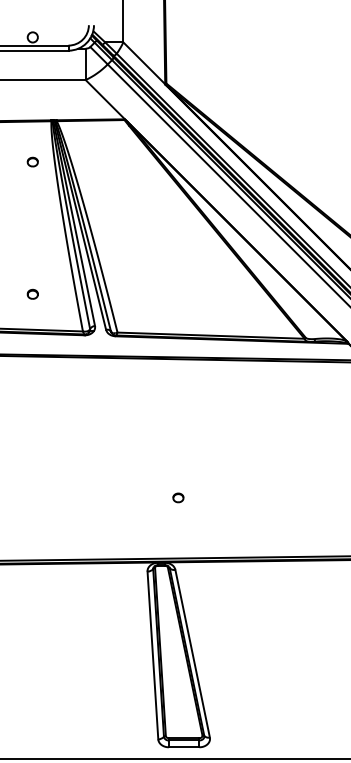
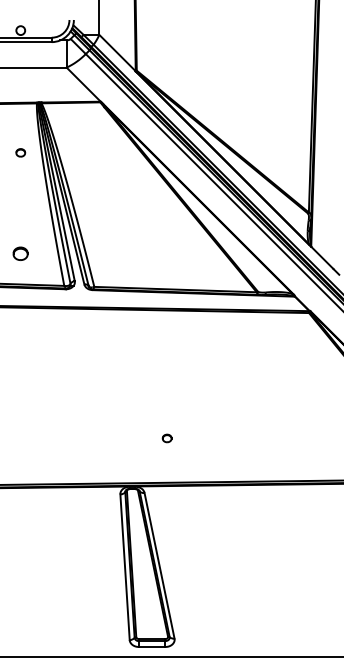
part: (32, 161) -> (20, 152), moved
part: (32, 294) -> (20, 253), size x1.6
part: (177, 497) -> (166, 438), moved

